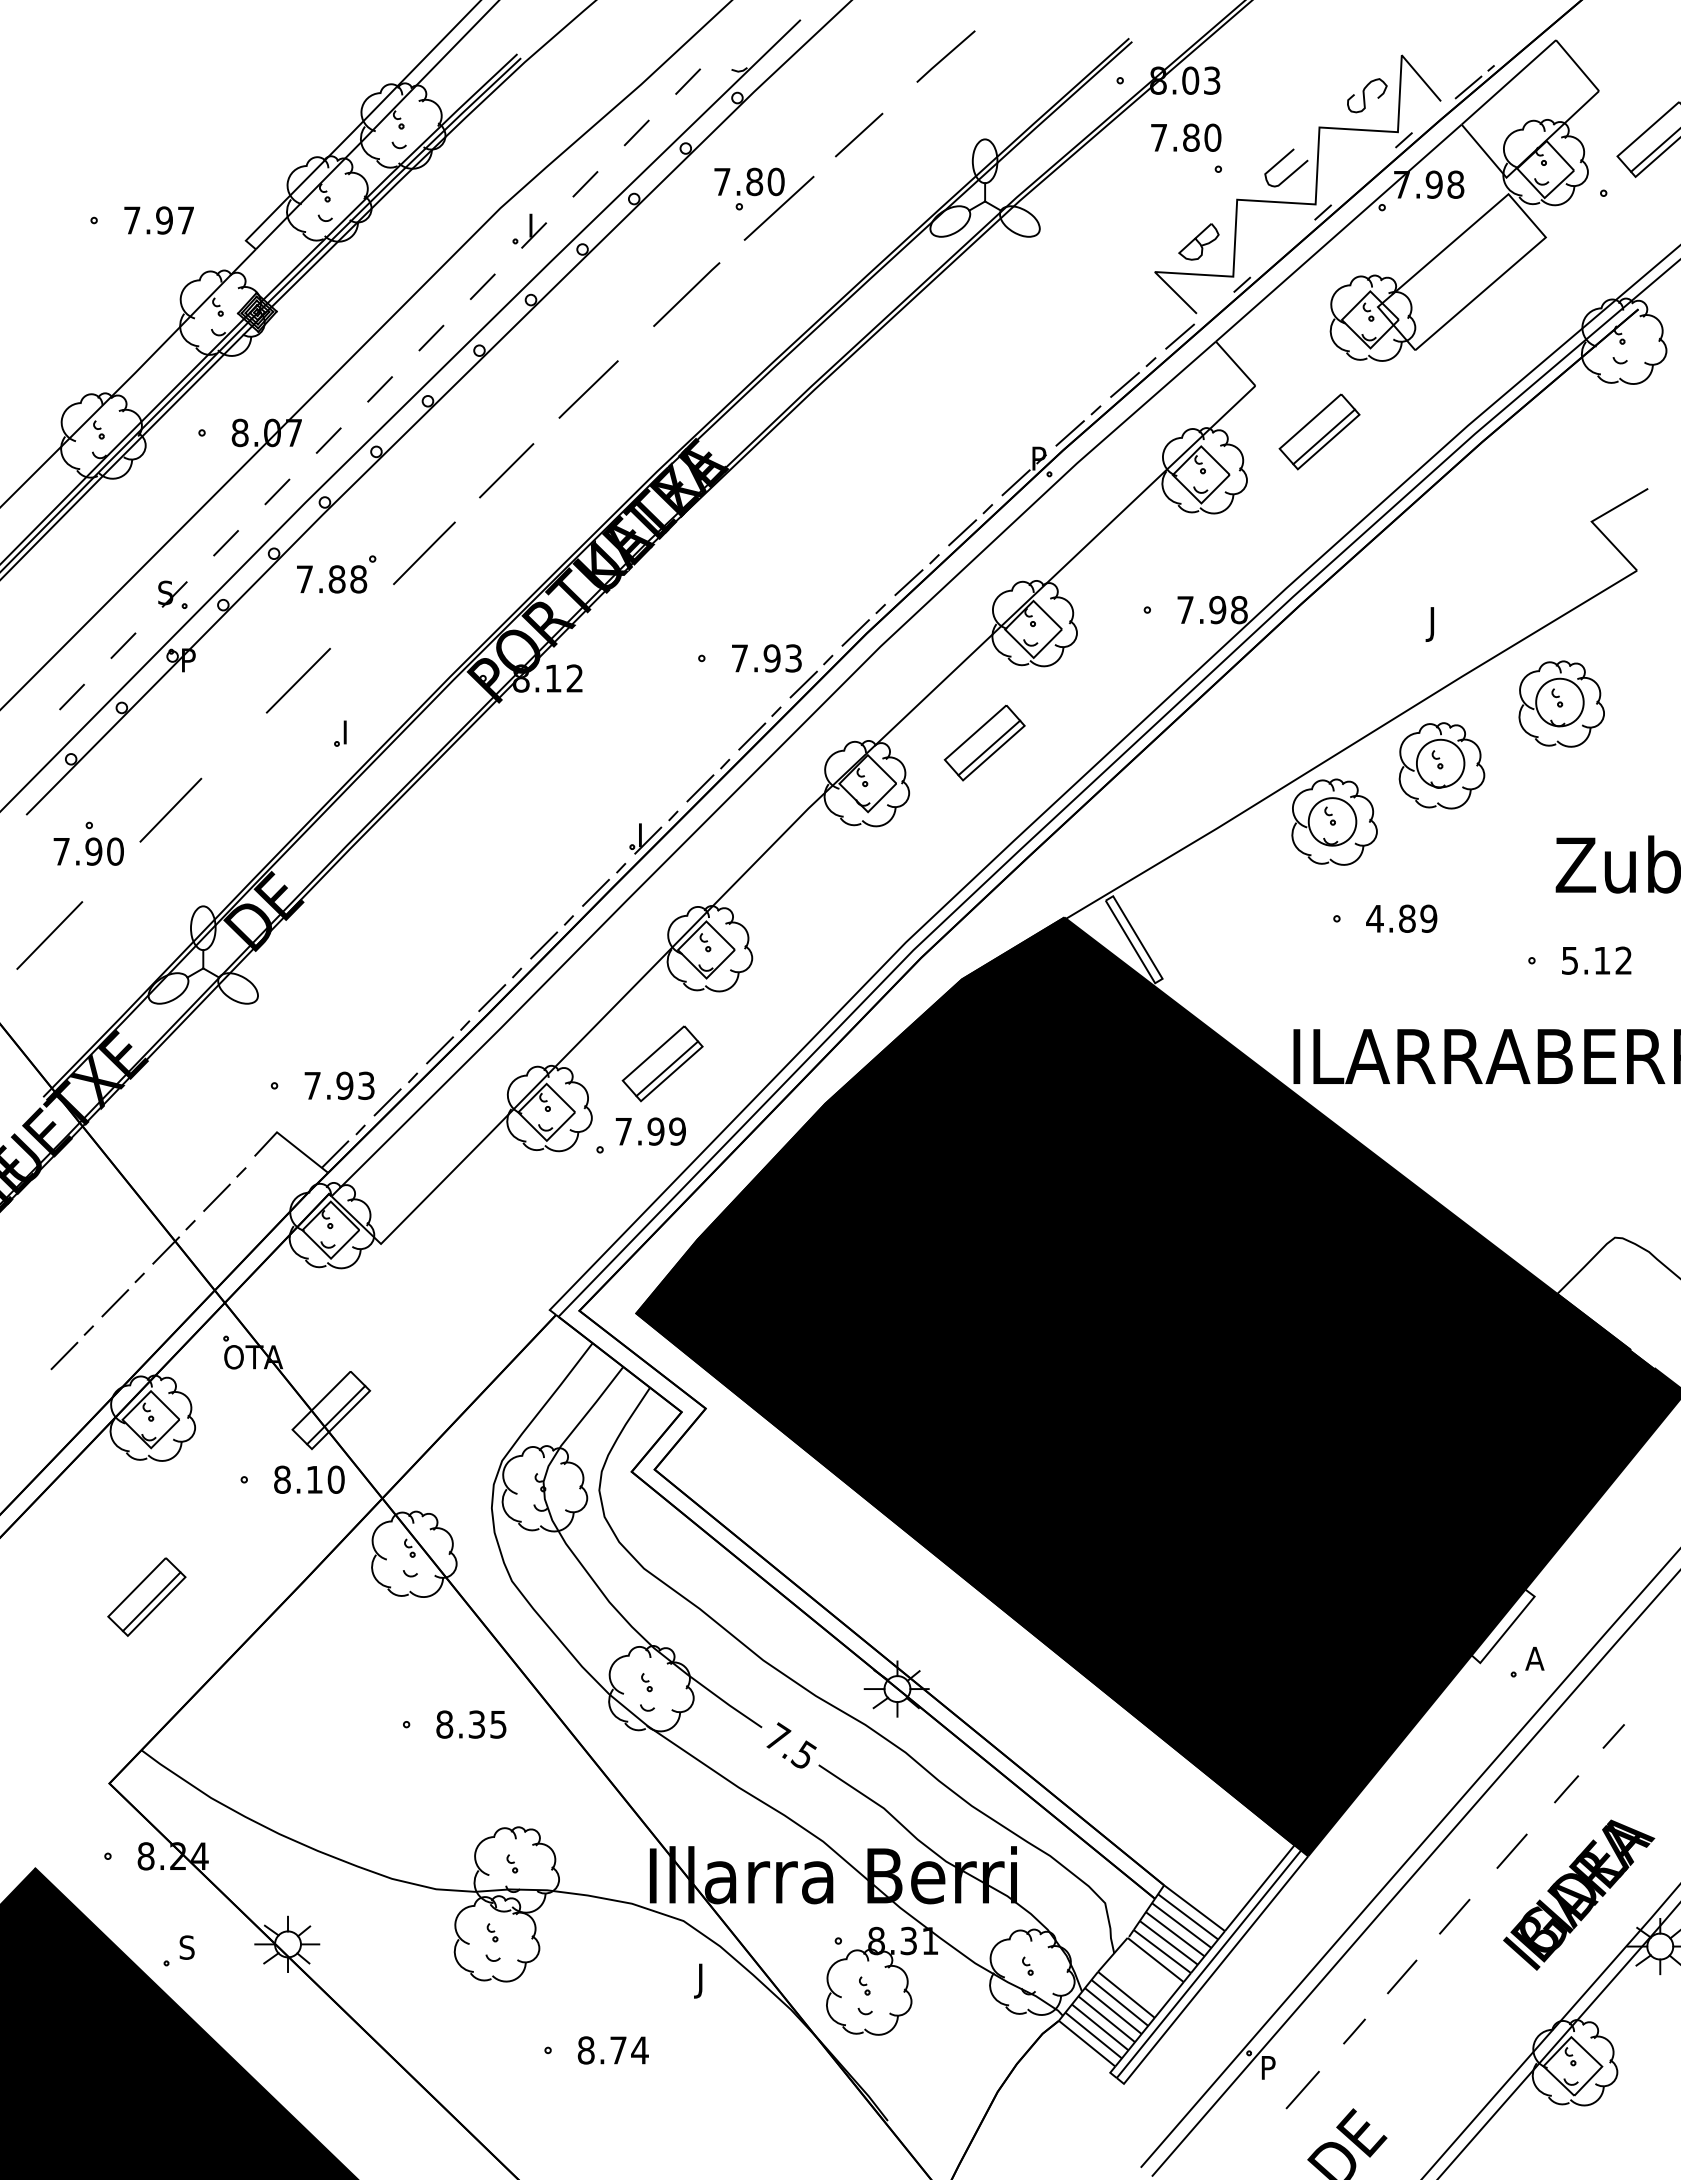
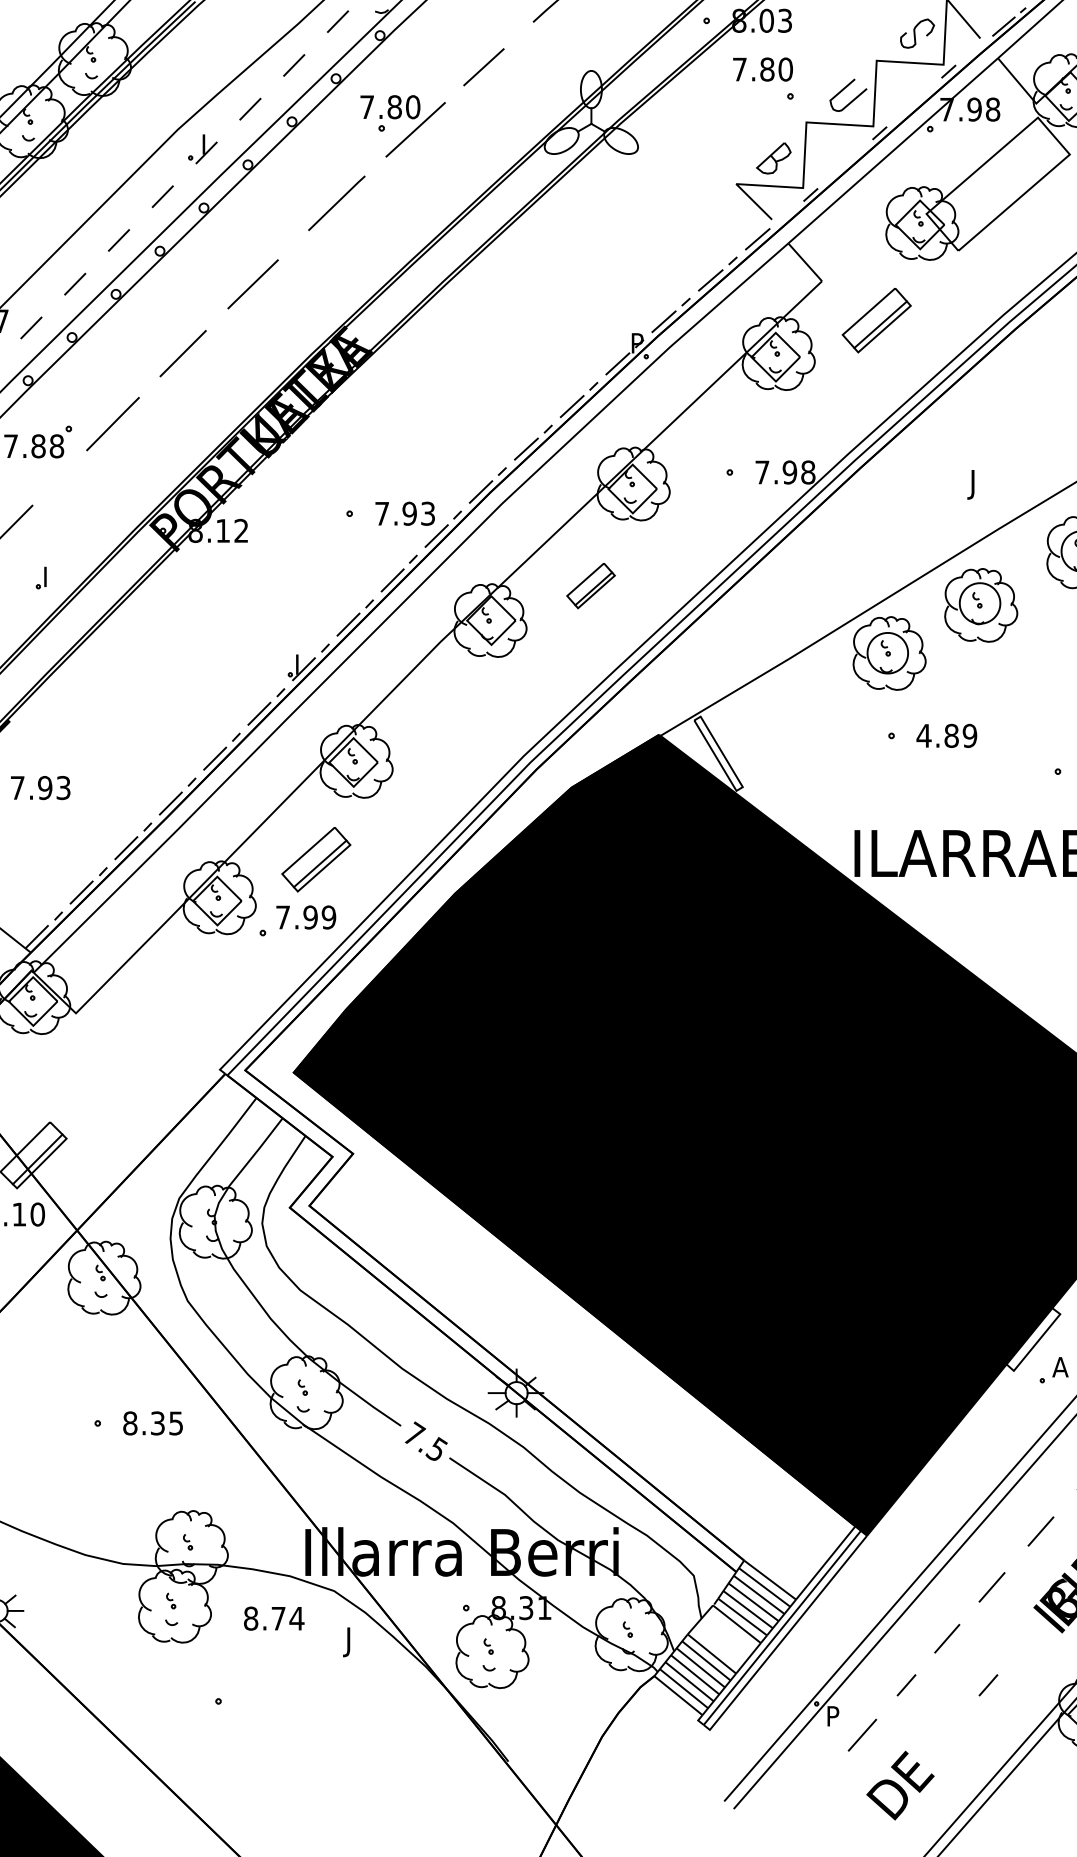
part: (984, 742) -> (590, 585), size x0.7
text: (339, 1085) -> (40, 787), moved
line: (1450, 2031) -> (988, 1685), added
text: (612, 2050) -> (273, 1618), moved

